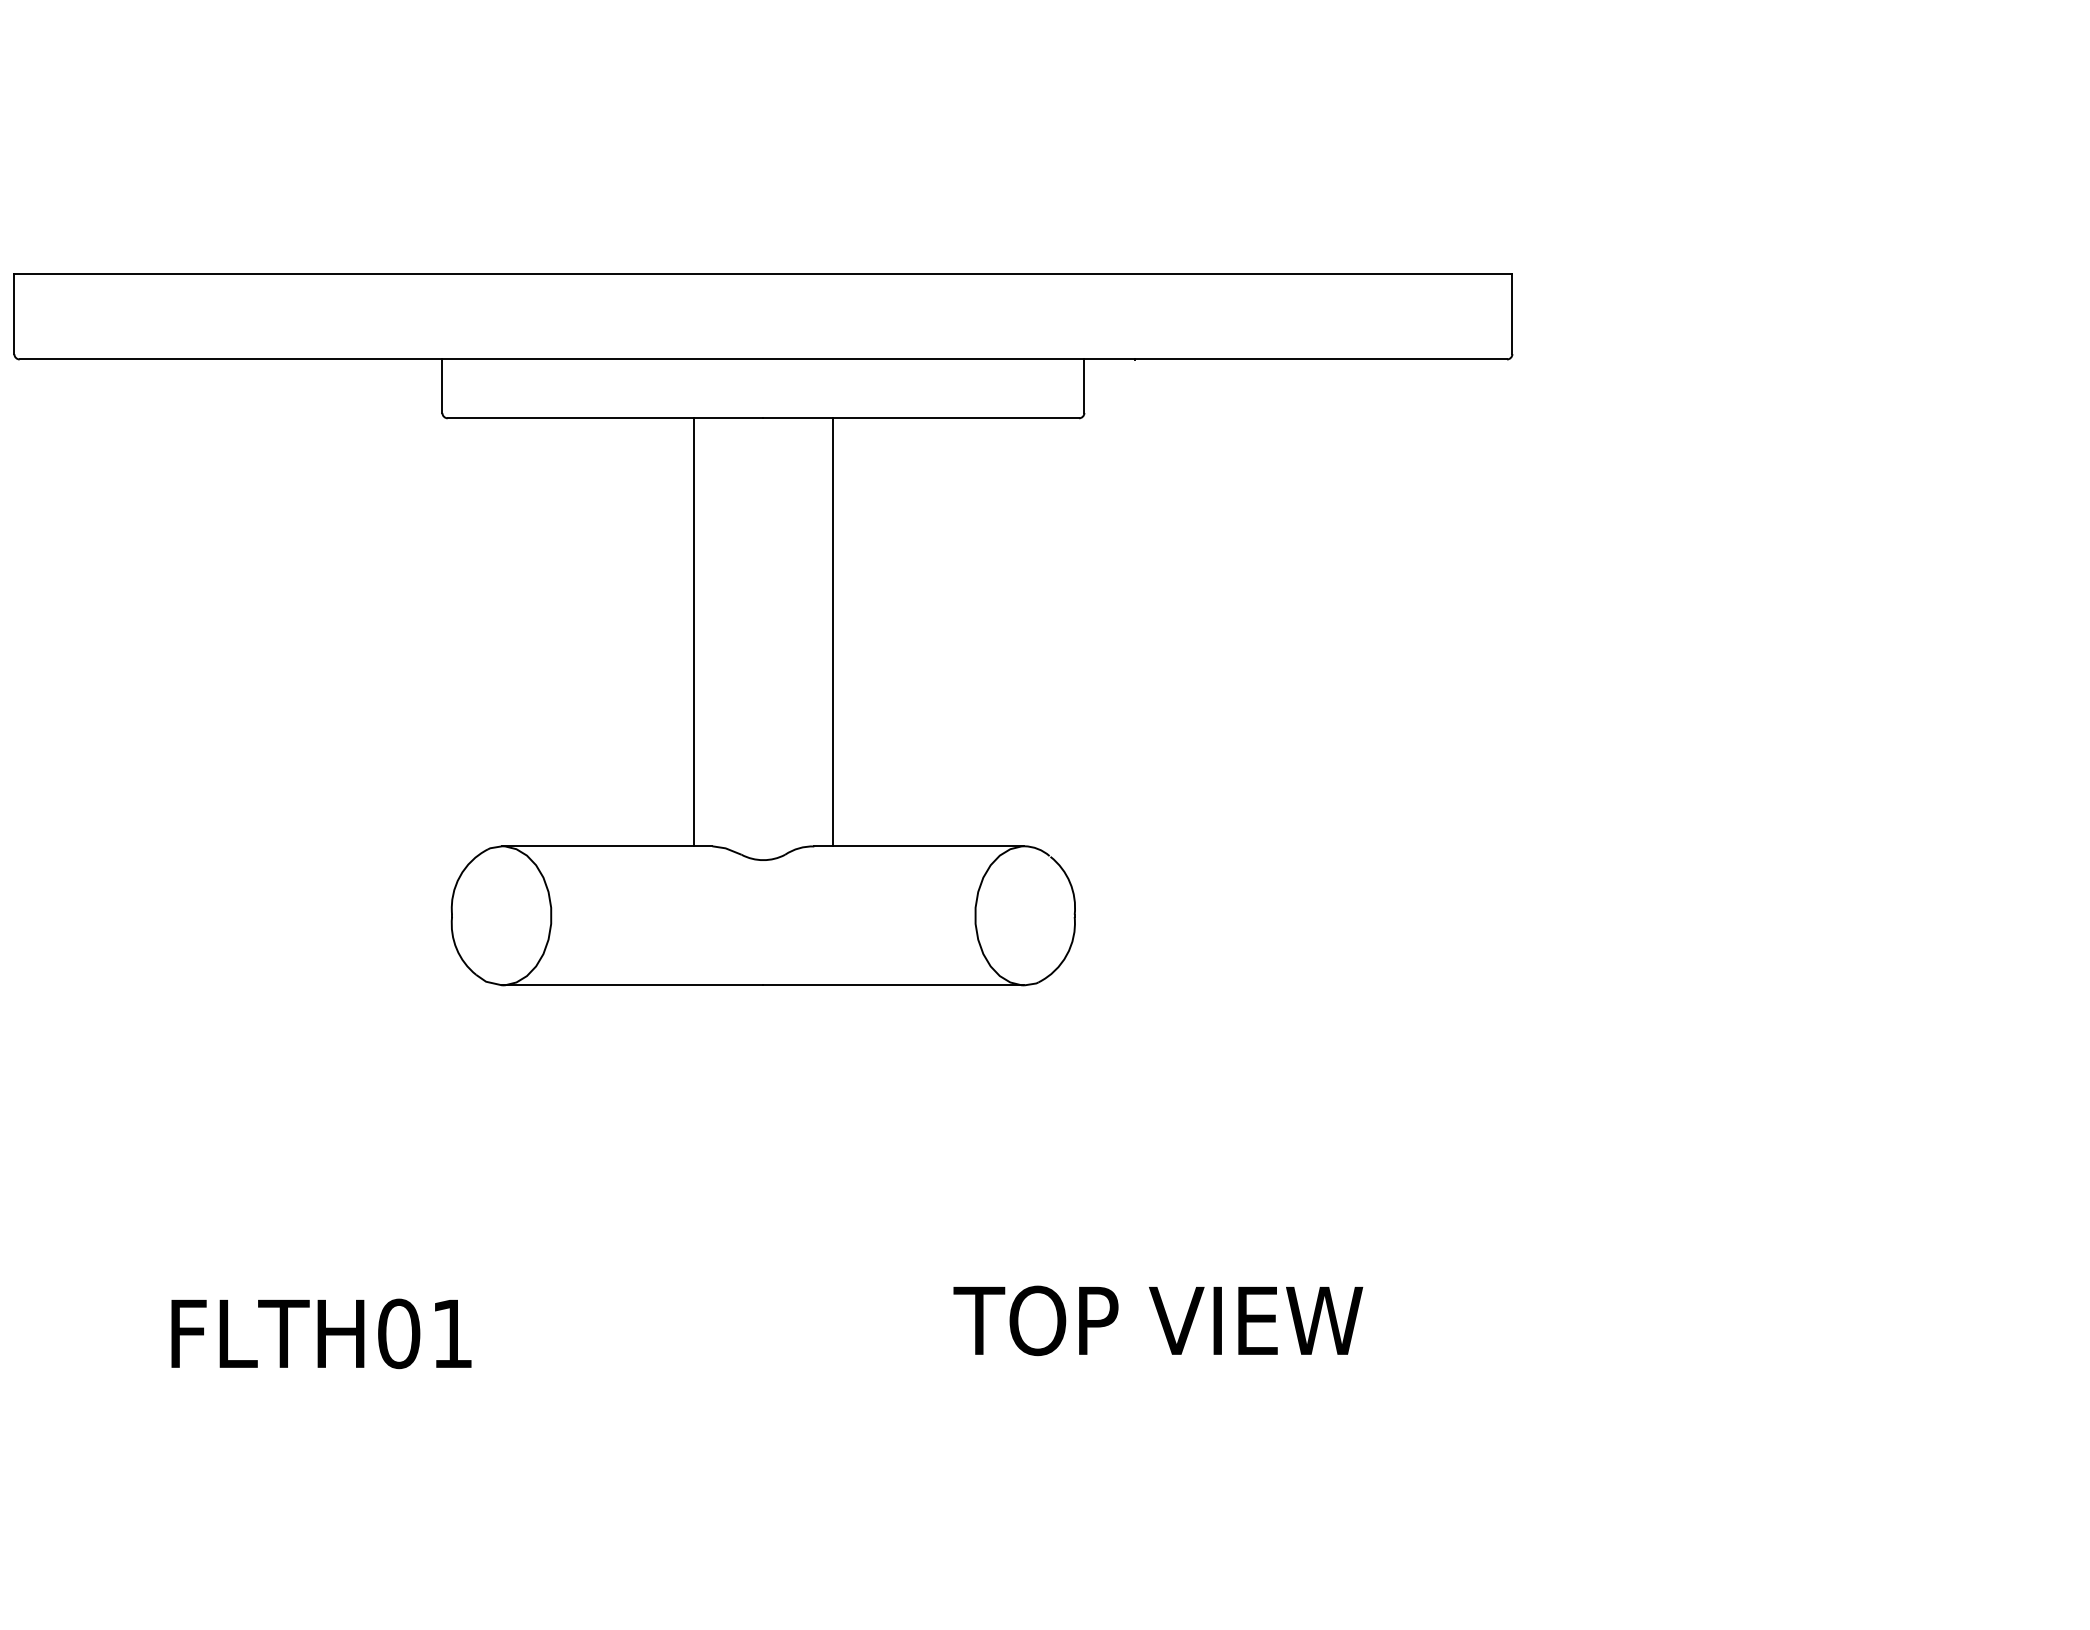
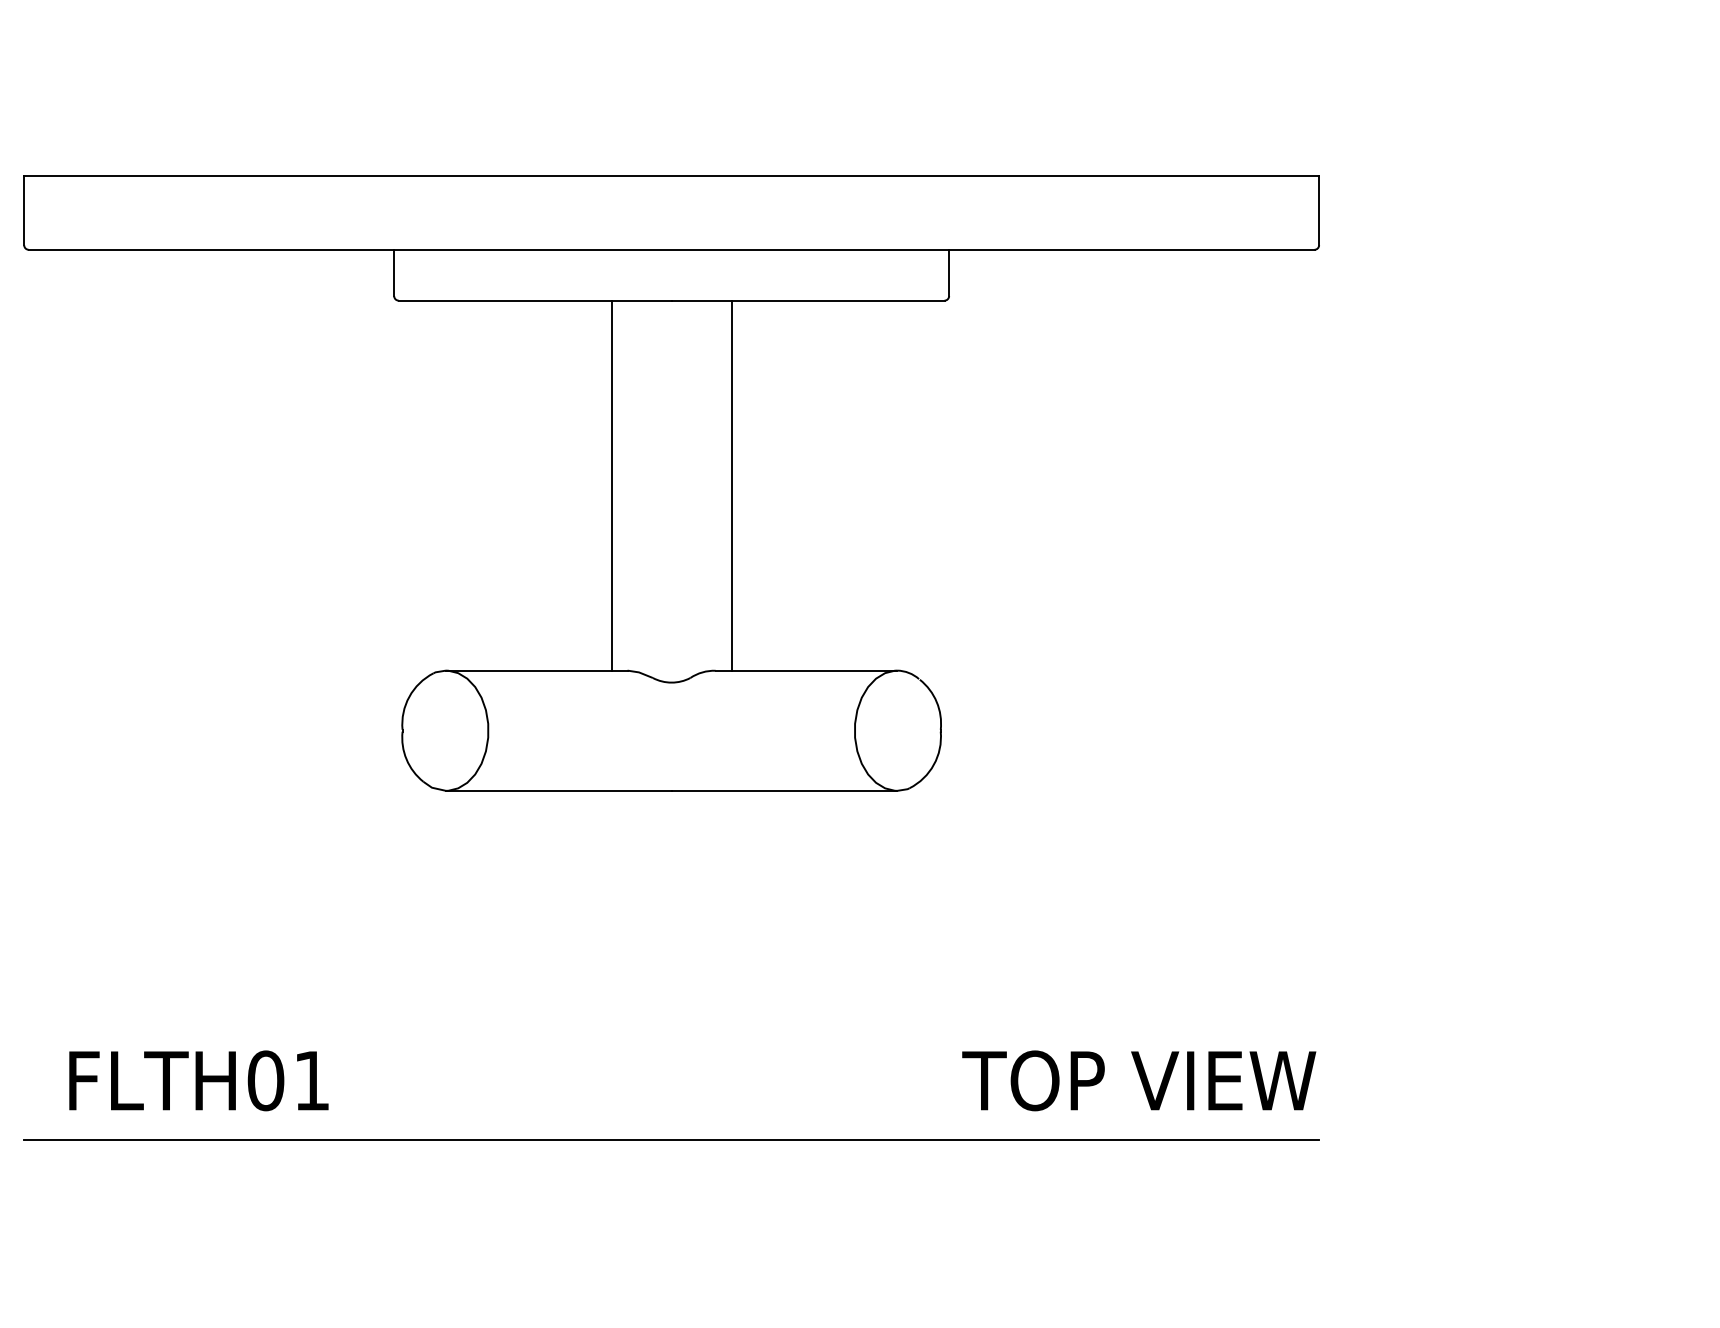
text: (1158, 1320) -> (1139, 1080), moved
text: (321, 1333) -> (198, 1080), moved
line: (762, 1388) -> (670, 1139), added

